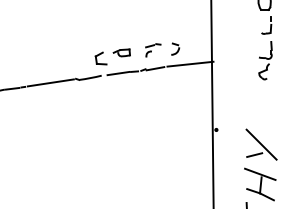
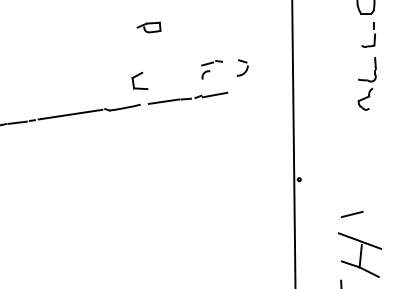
part: (121, 52) -> (148, 26), moved
line: (190, 63) -> (263, 87), removed
line: (261, 144) -> (361, 199), removed

